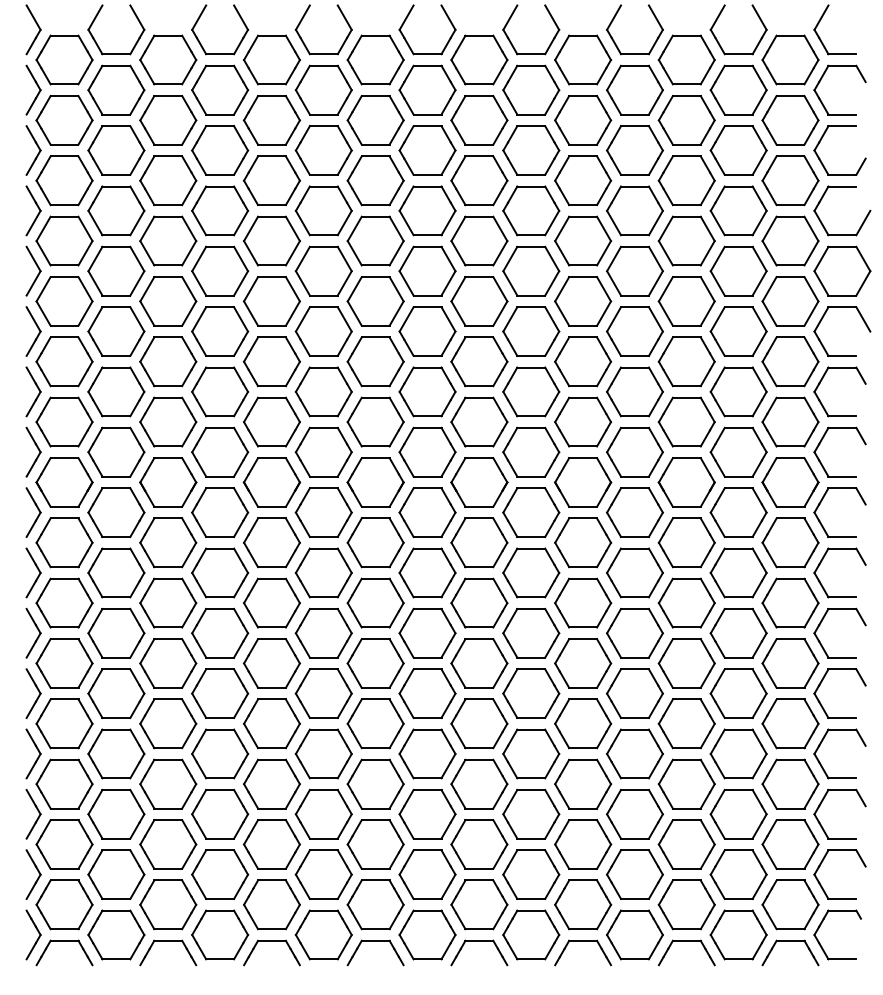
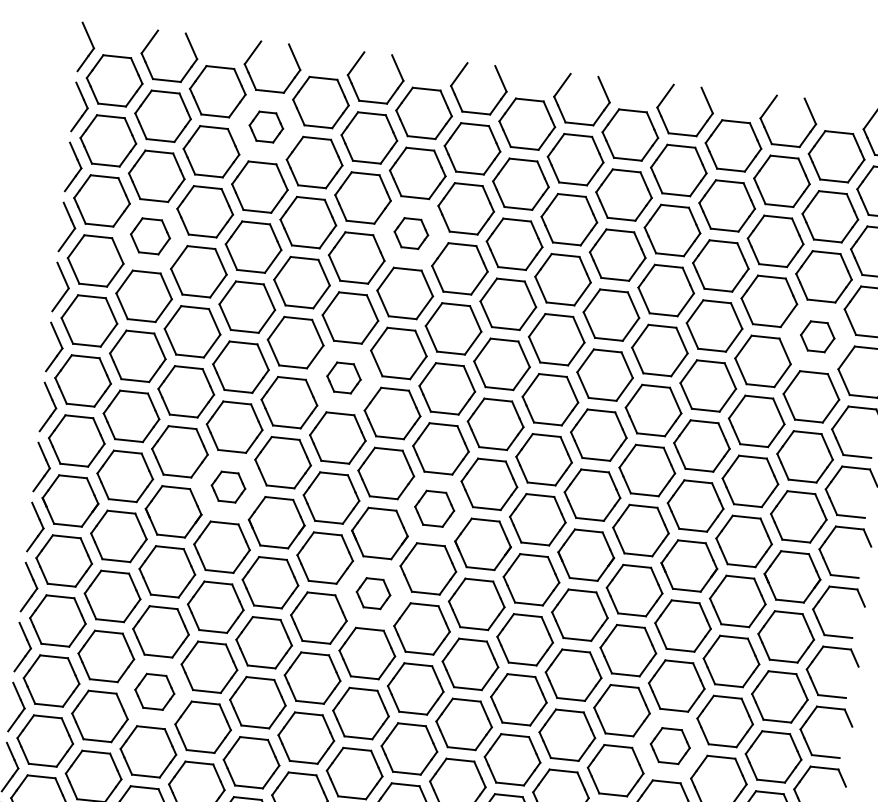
part: (220, 89) -> (266, 126), size x0.6
part: (375, 180) -> (411, 233), size x0.6
part: (116, 210) -> (150, 235), size x0.7
part: (790, 240) -> (817, 336), size x0.6
part: (323, 331) -> (343, 377), size x0.6
part: (220, 451) -> (228, 486), size x0.6
part: (427, 451) -> (434, 508), size x0.7
part: (375, 542) -> (373, 593), size x0.6
part: (168, 663) -> (154, 691), size x0.7
part: (686, 663) -> (670, 746), size x0.7

